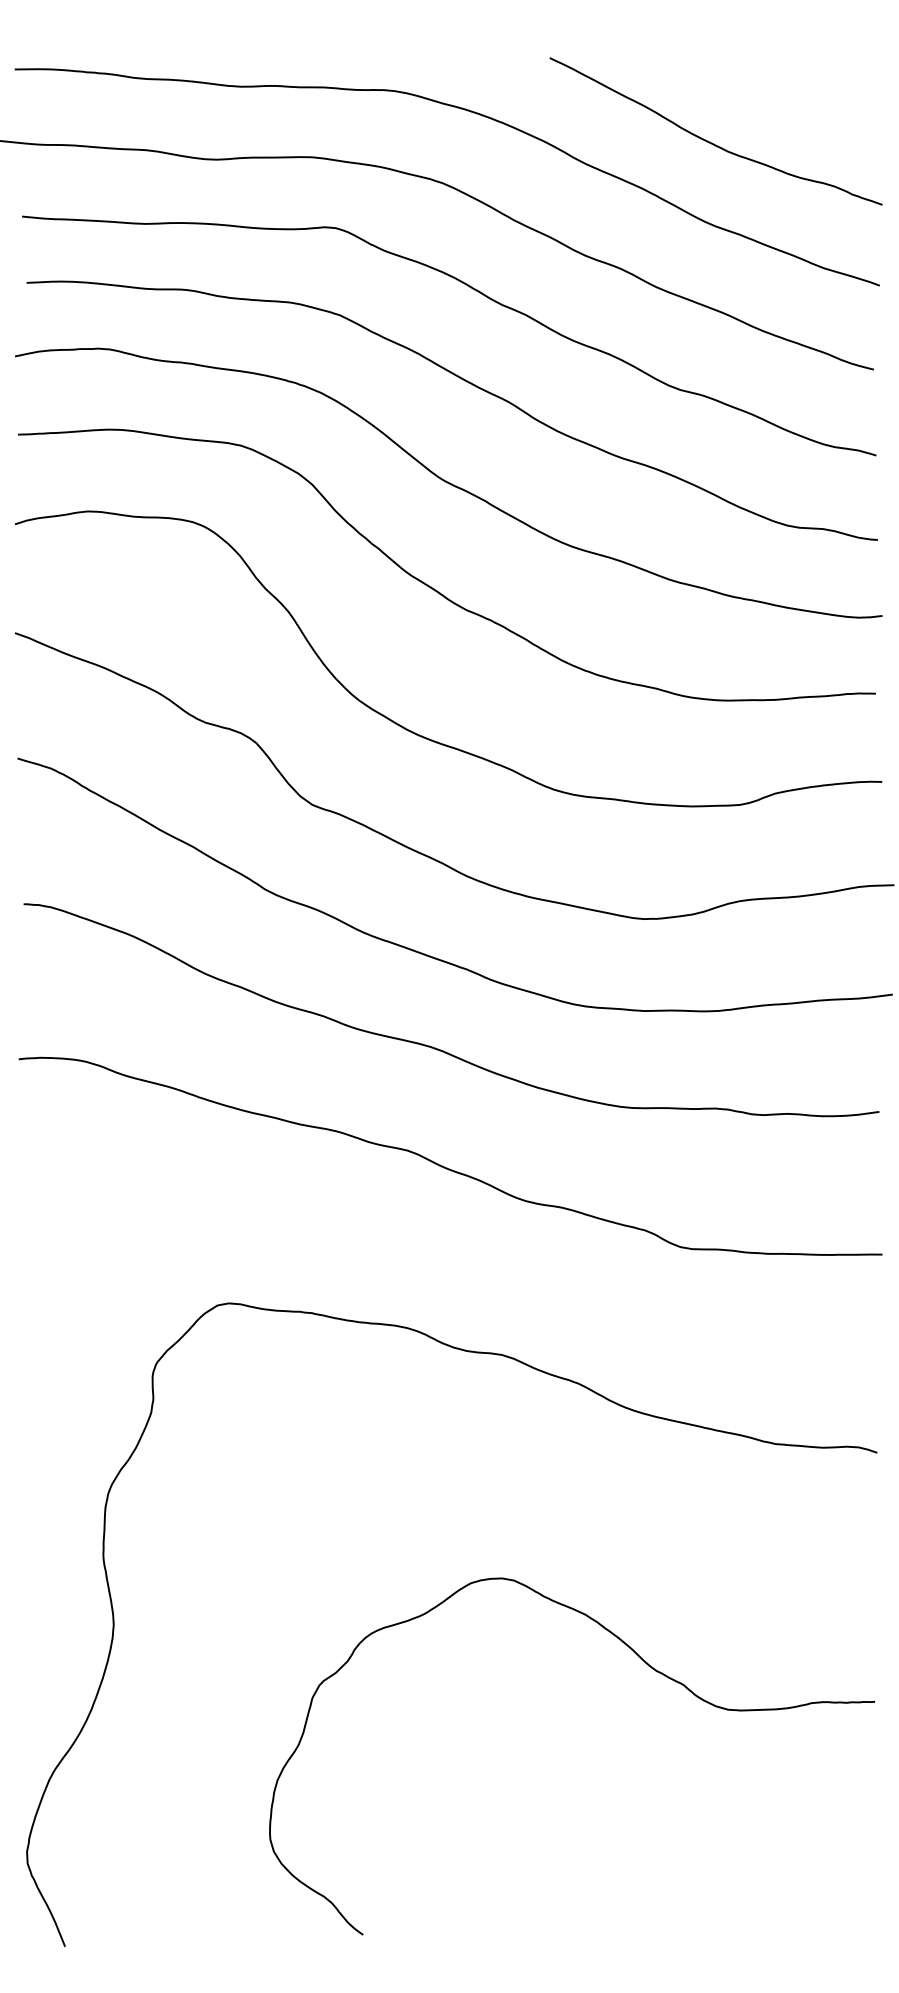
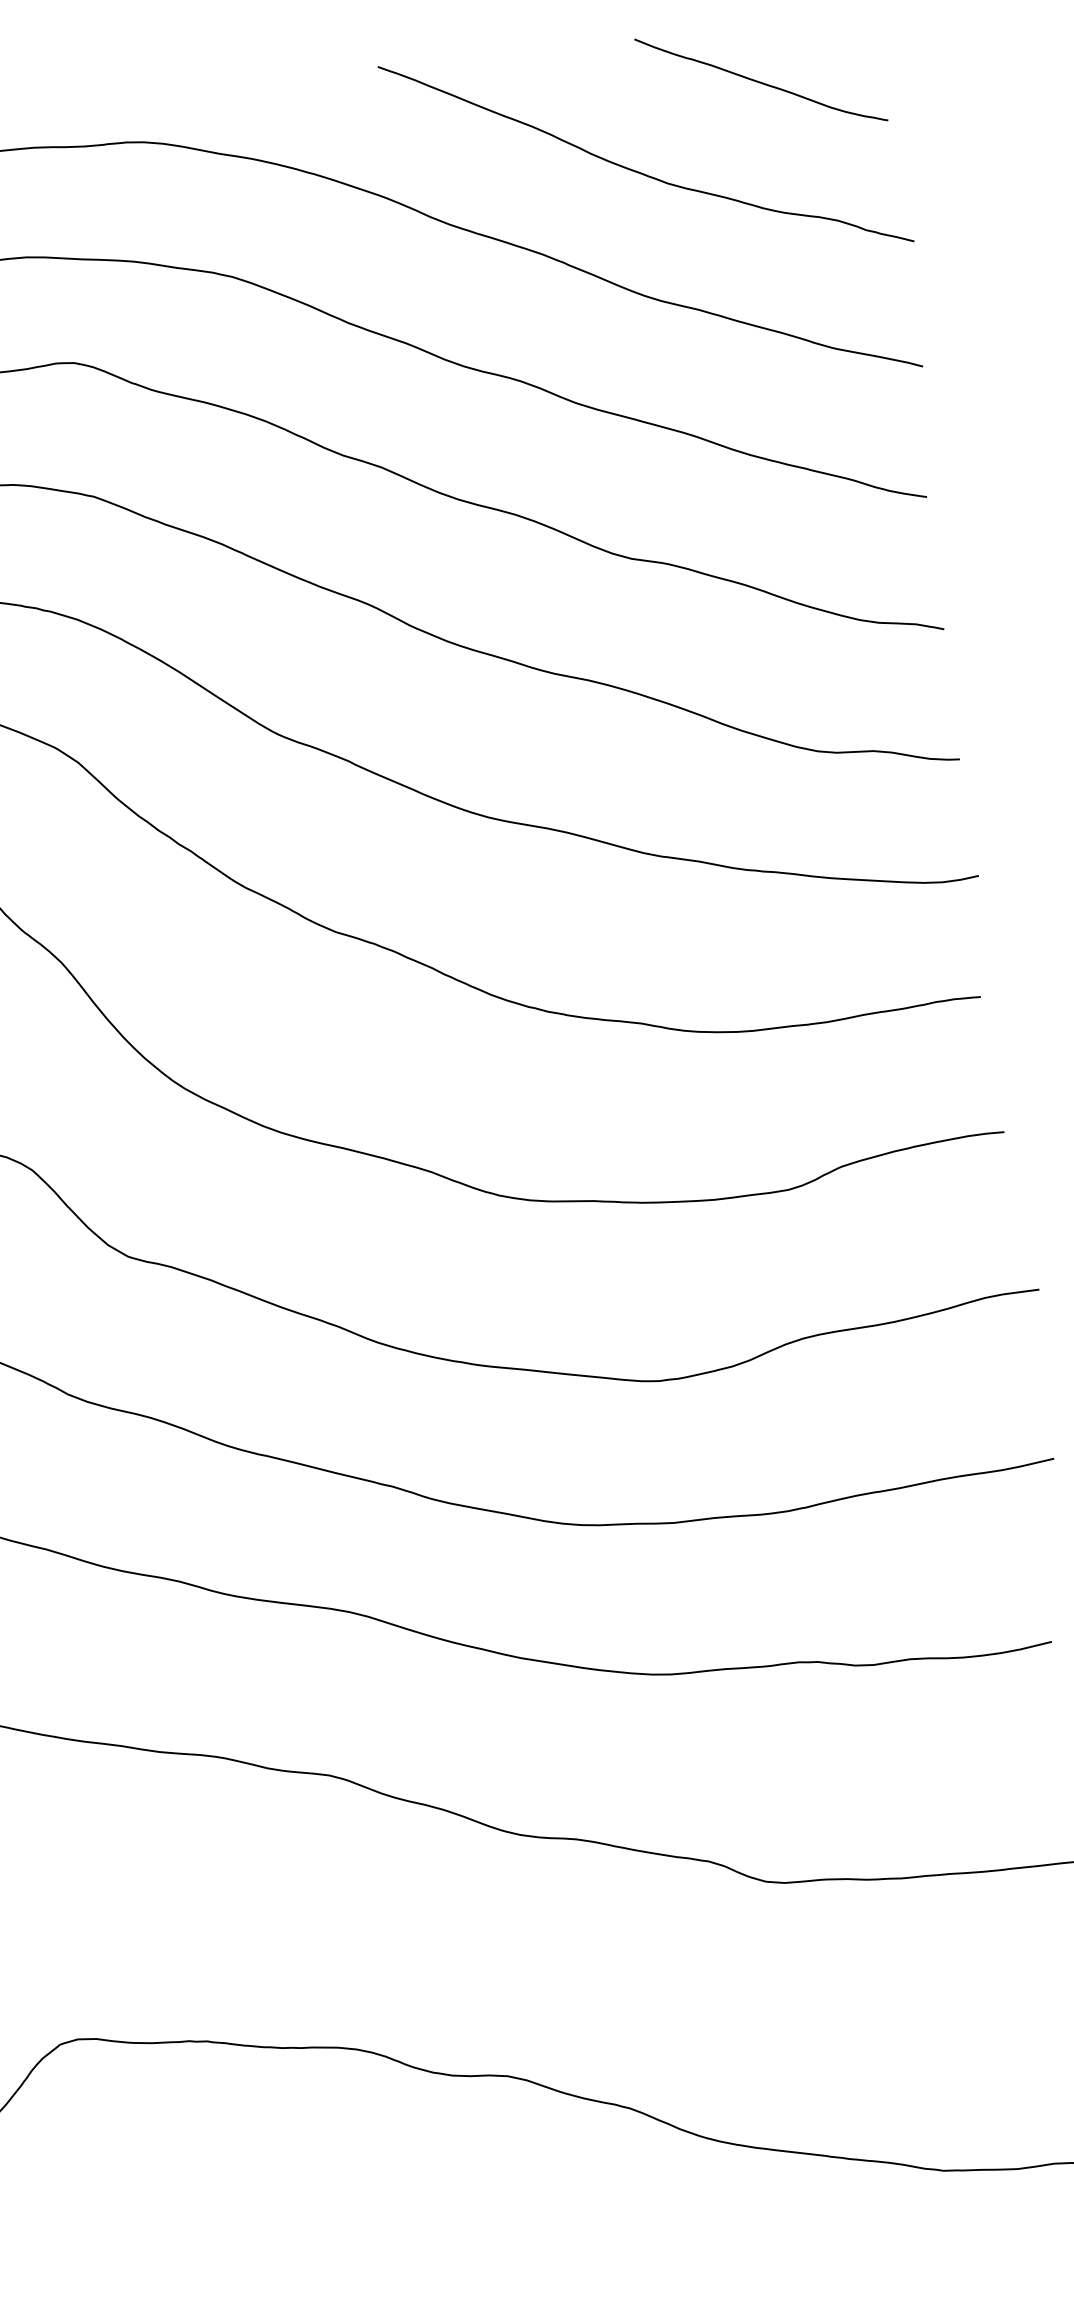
curve: (793, 91) -> (759, 80), added

